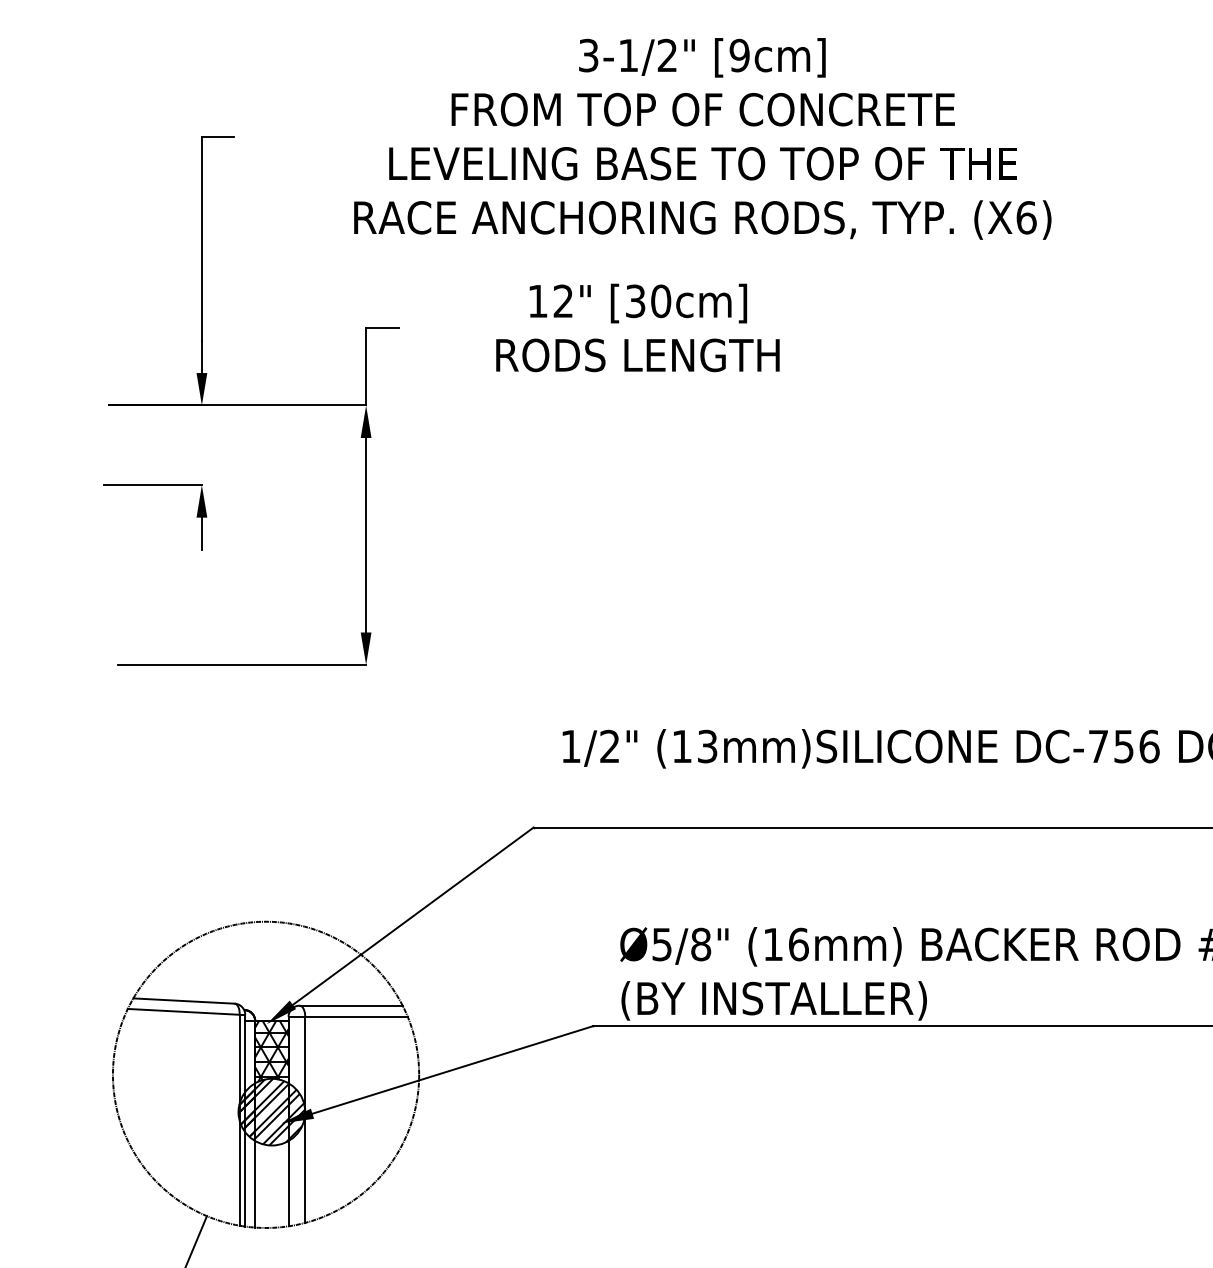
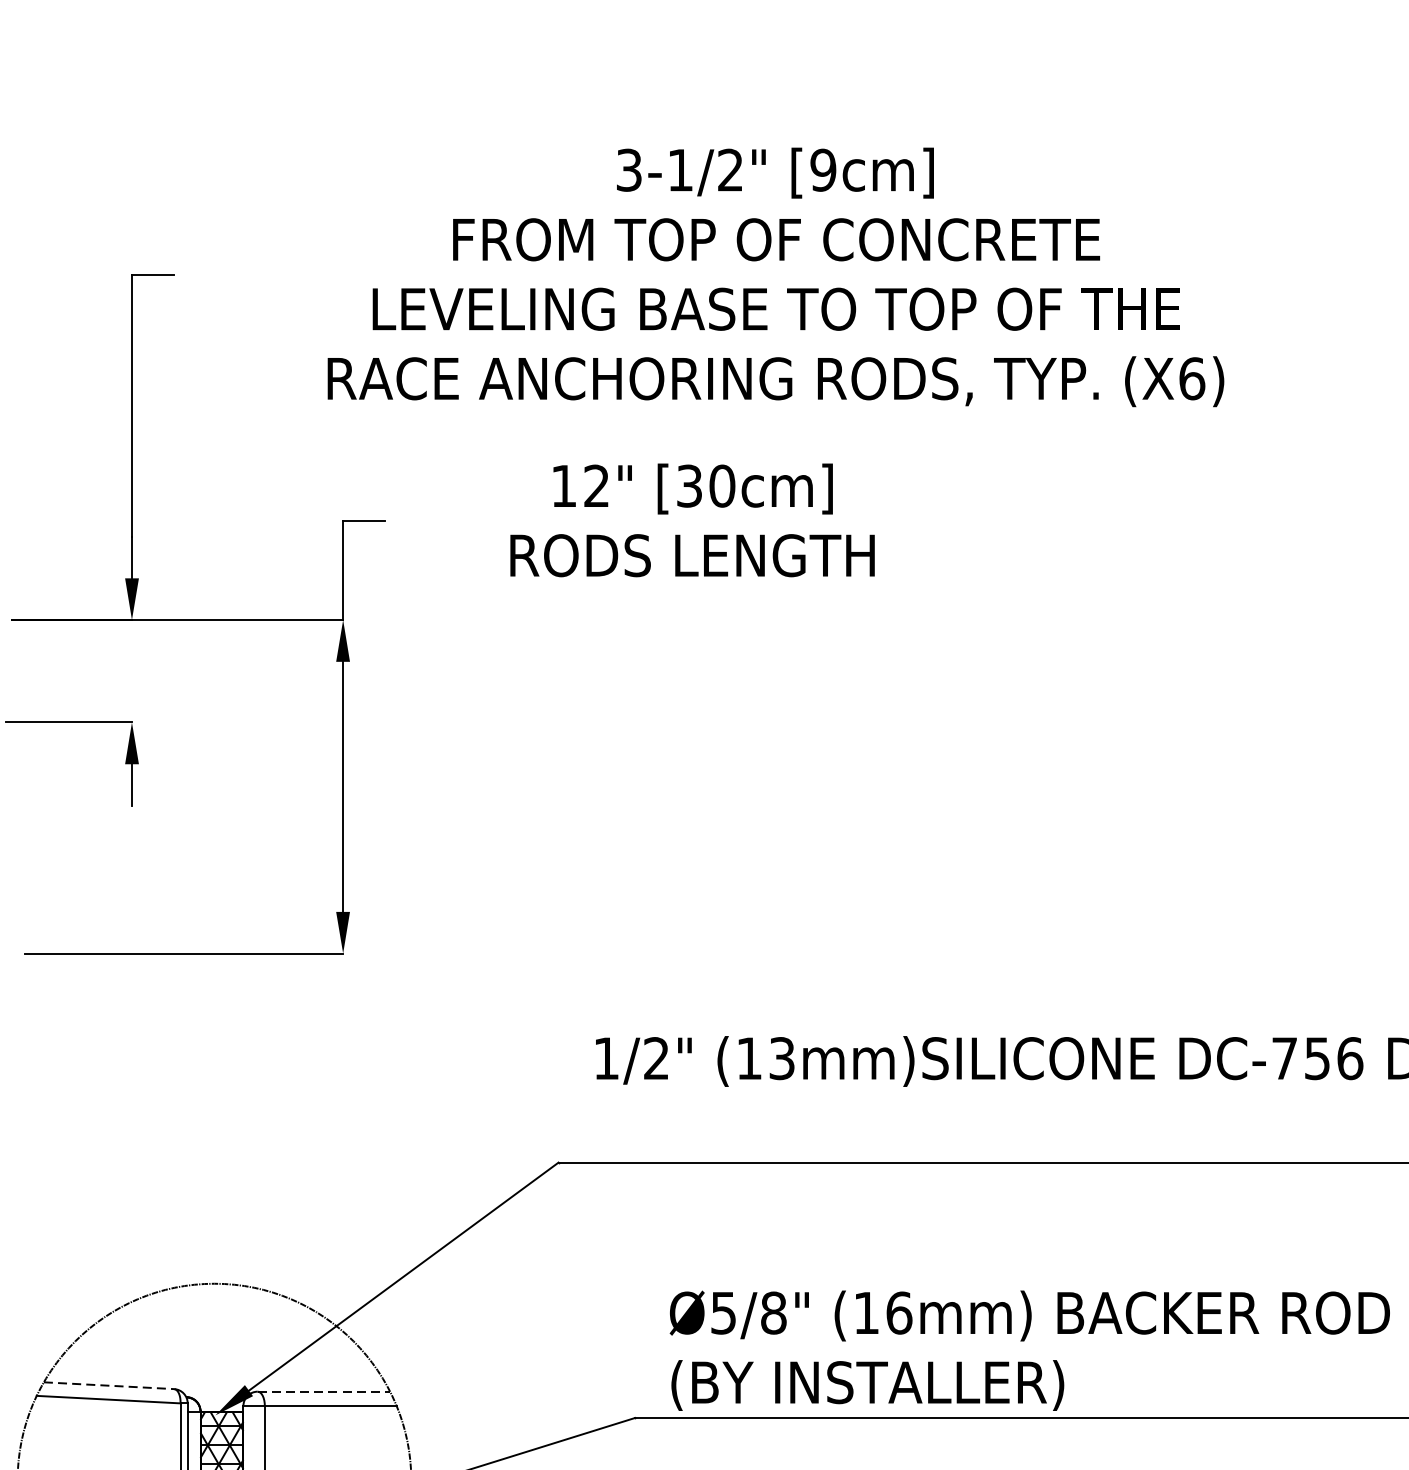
line: (184, 1001) -> (109, 1386), solid -> dashed
line: (351, 1005) -> (324, 1391), solid -> dashed

